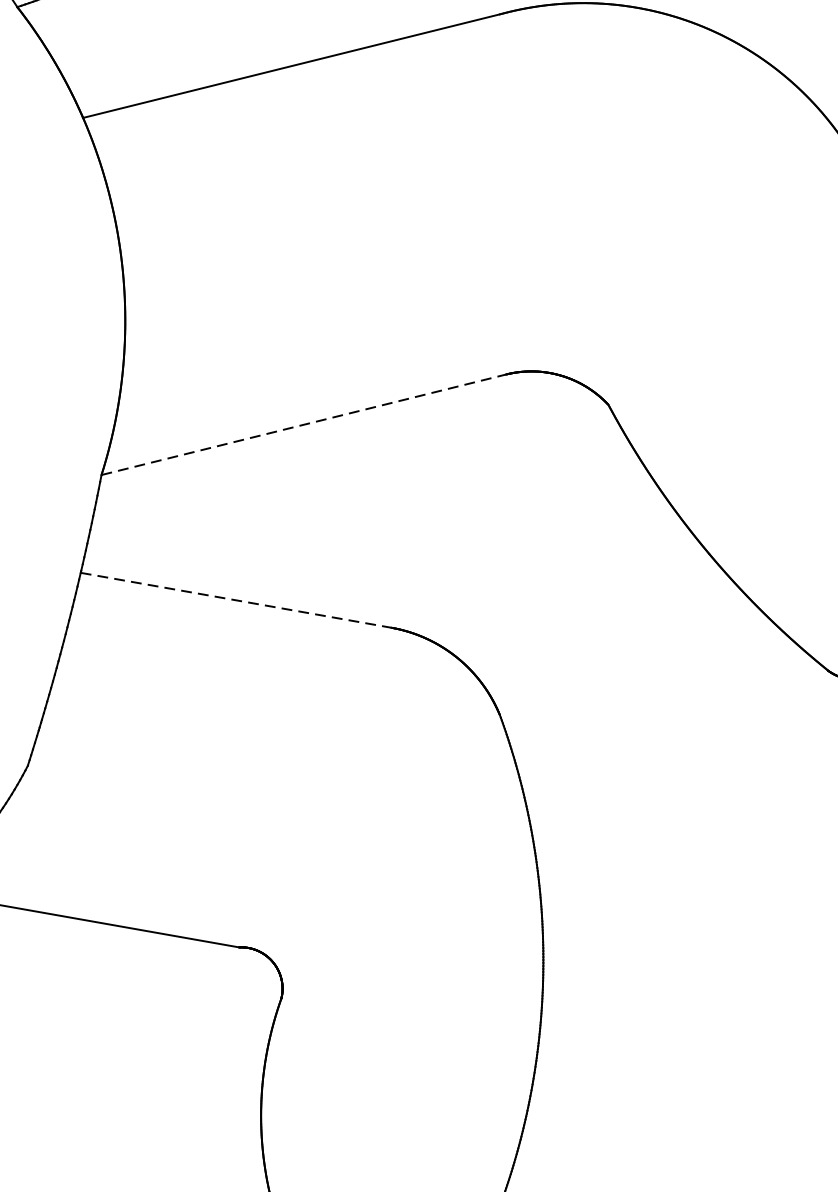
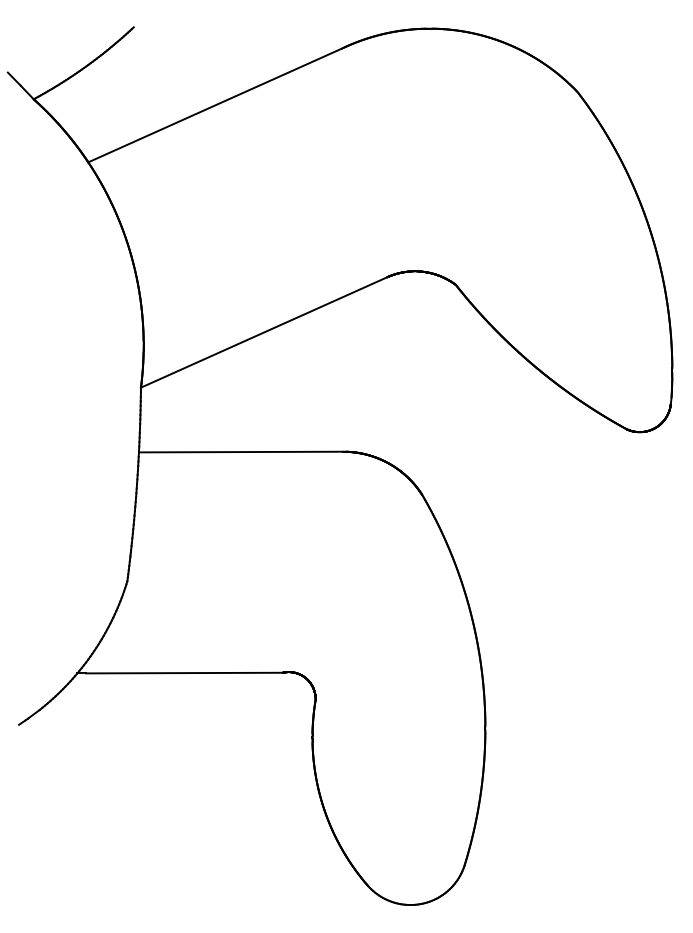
line: (304, 424) -> (264, 332), dashed -> solid
line: (236, 601) -> (241, 452), dashed -> solid

